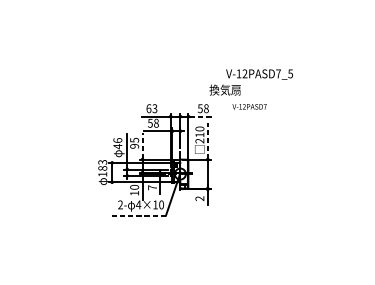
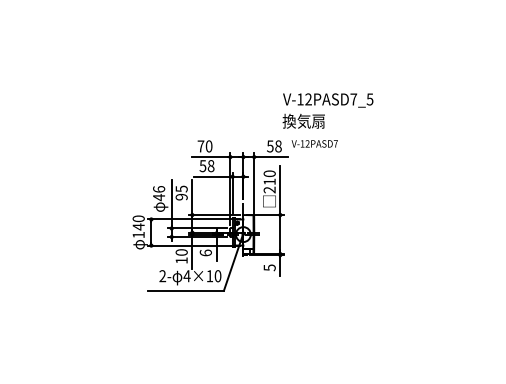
text: (259, 74) -> (328, 100), moved
text: (249, 106) -> (314, 143), moved
text: (151, 108) -> (204, 146), 63 -> 70
line: (201, 116) -> (272, 157), dashed -> solid
line: (207, 141) -> (280, 190), dashed -> solid
line: (142, 146) -> (192, 197), dashed -> solid
text: (102, 165) -> (138, 222), 183 -> 140
text: (152, 187) -> (205, 252), 7 -> 6
text: (199, 198) -> (269, 267), 2 -> 5
line: (138, 215) -> (186, 290), dashed -> solid

